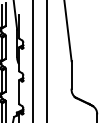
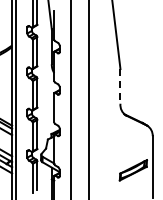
line: (71, 74) -> (120, 86), solid -> dashed

